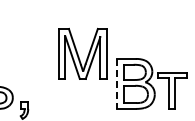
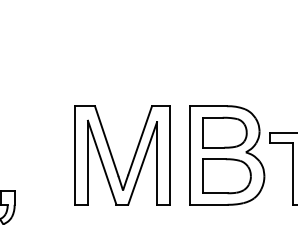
part: (82, 53) -> (121, 154), moved
line: (117, 83) -> (190, 154), dashed -> solid

